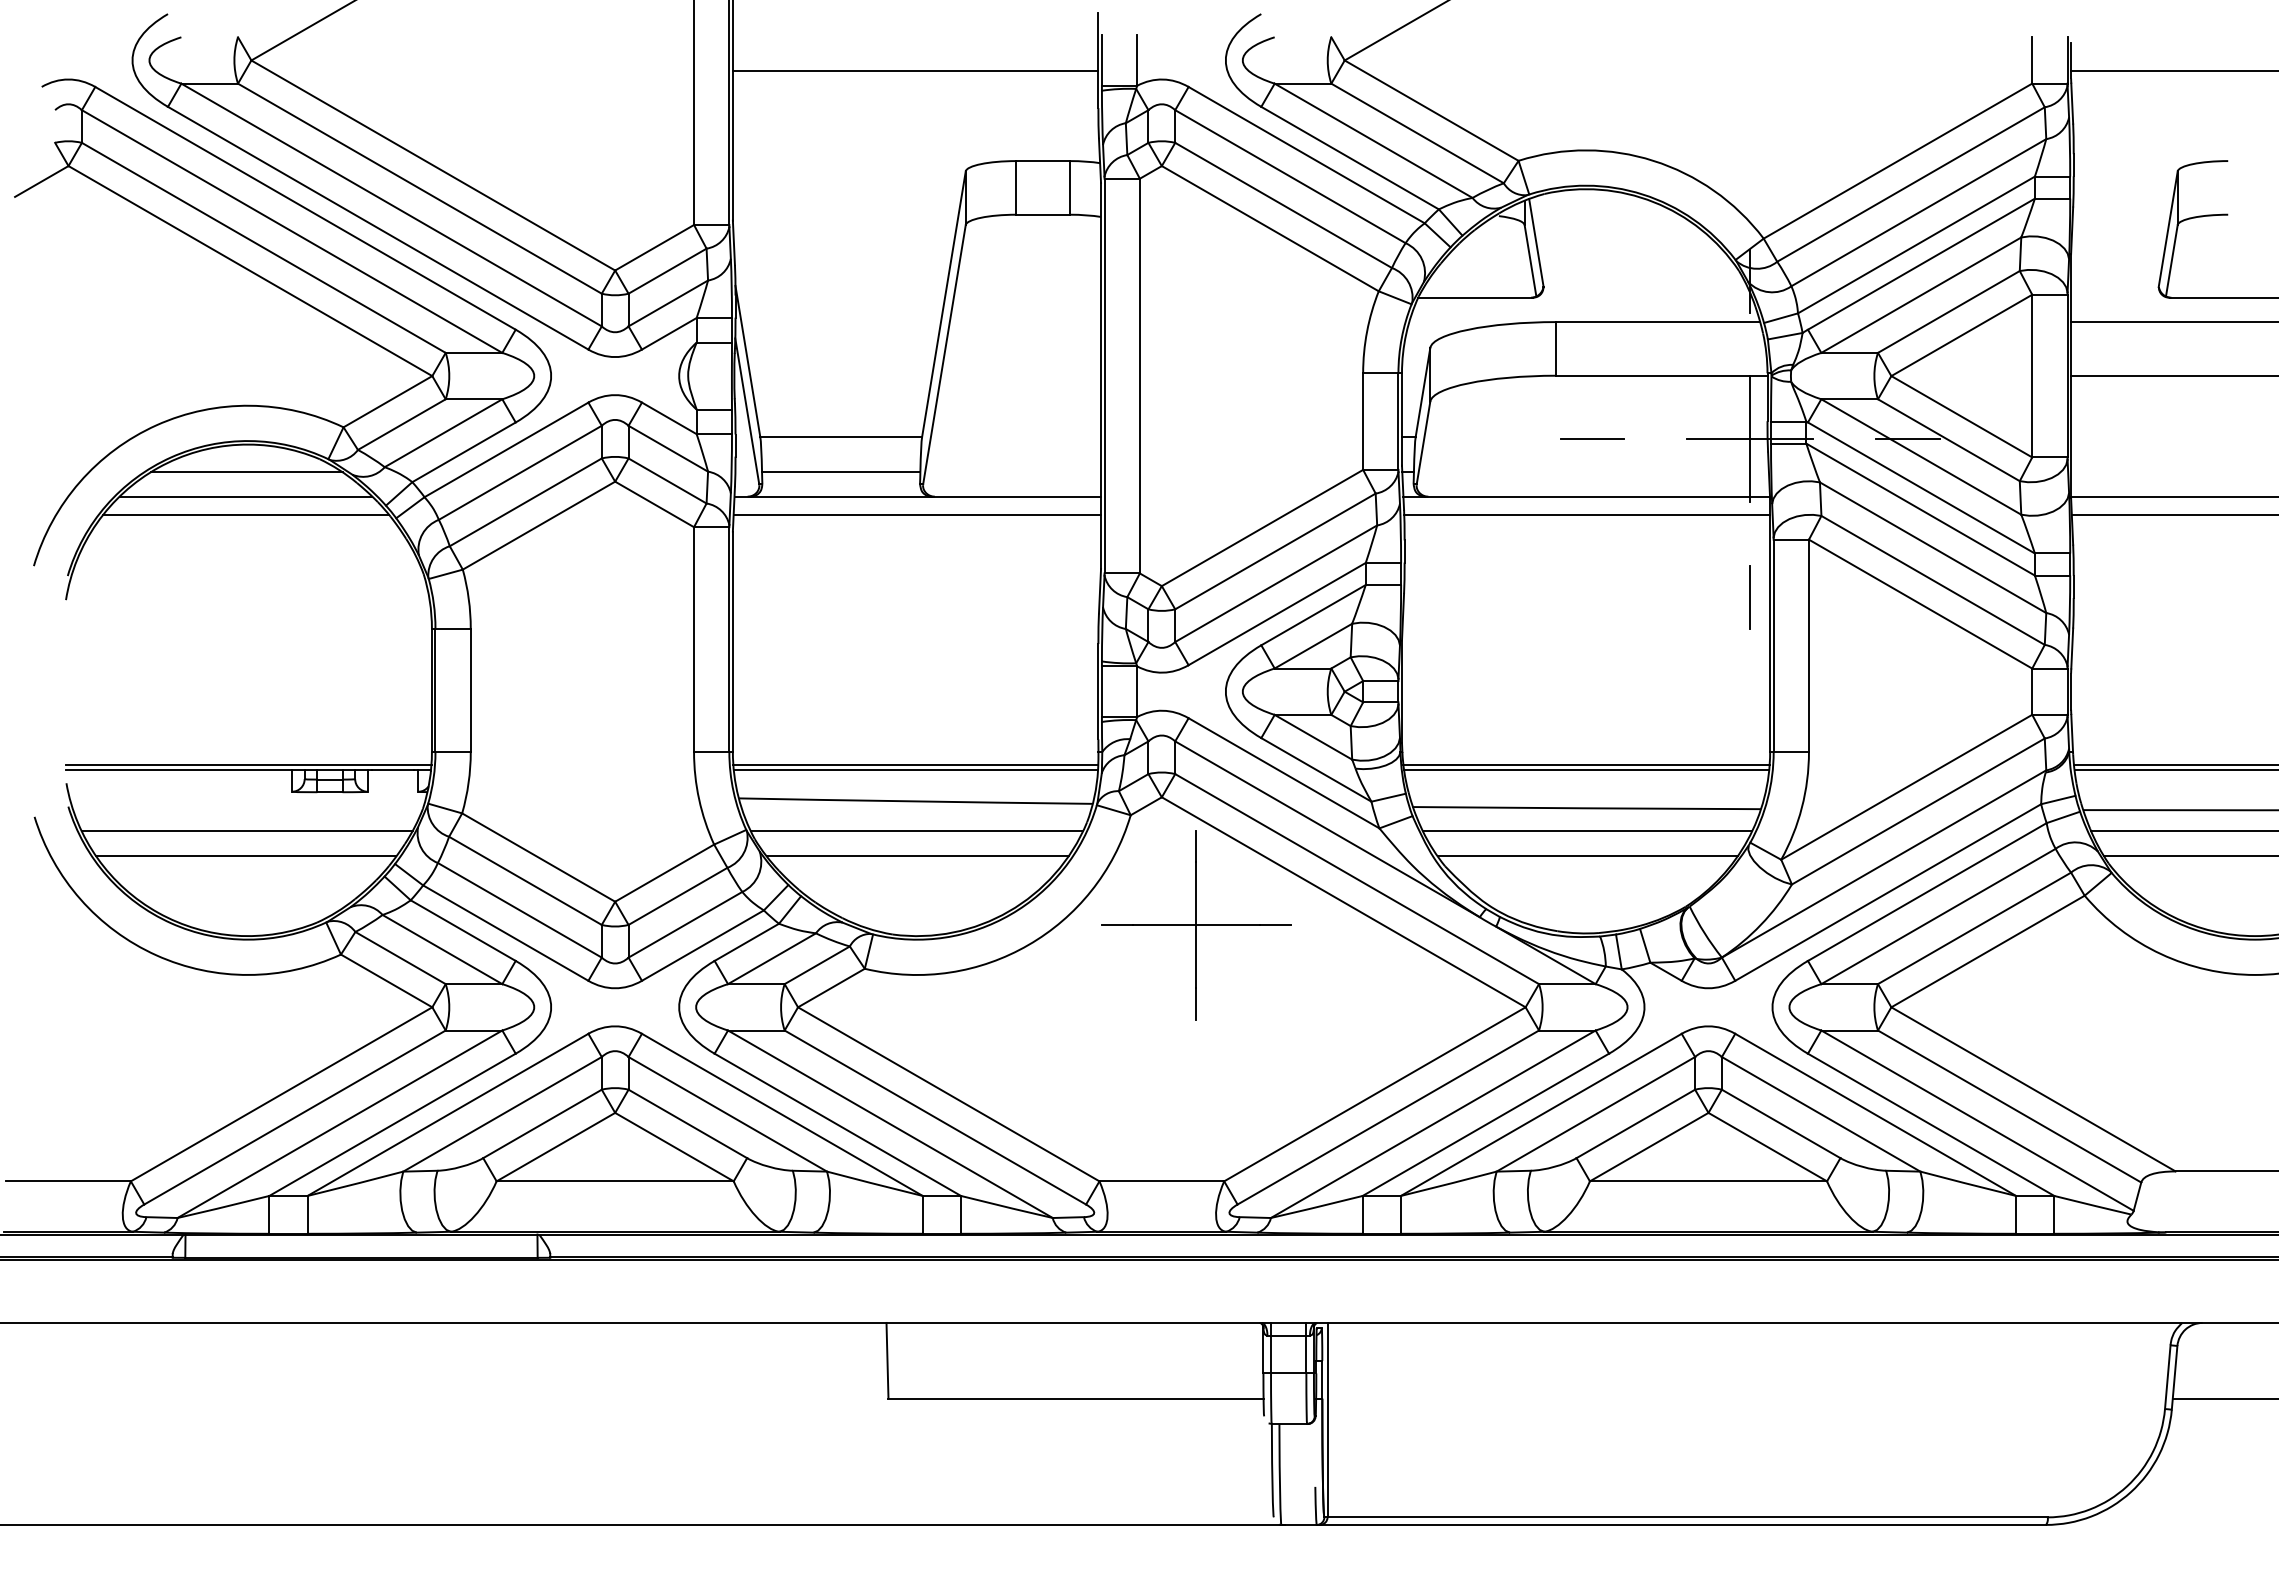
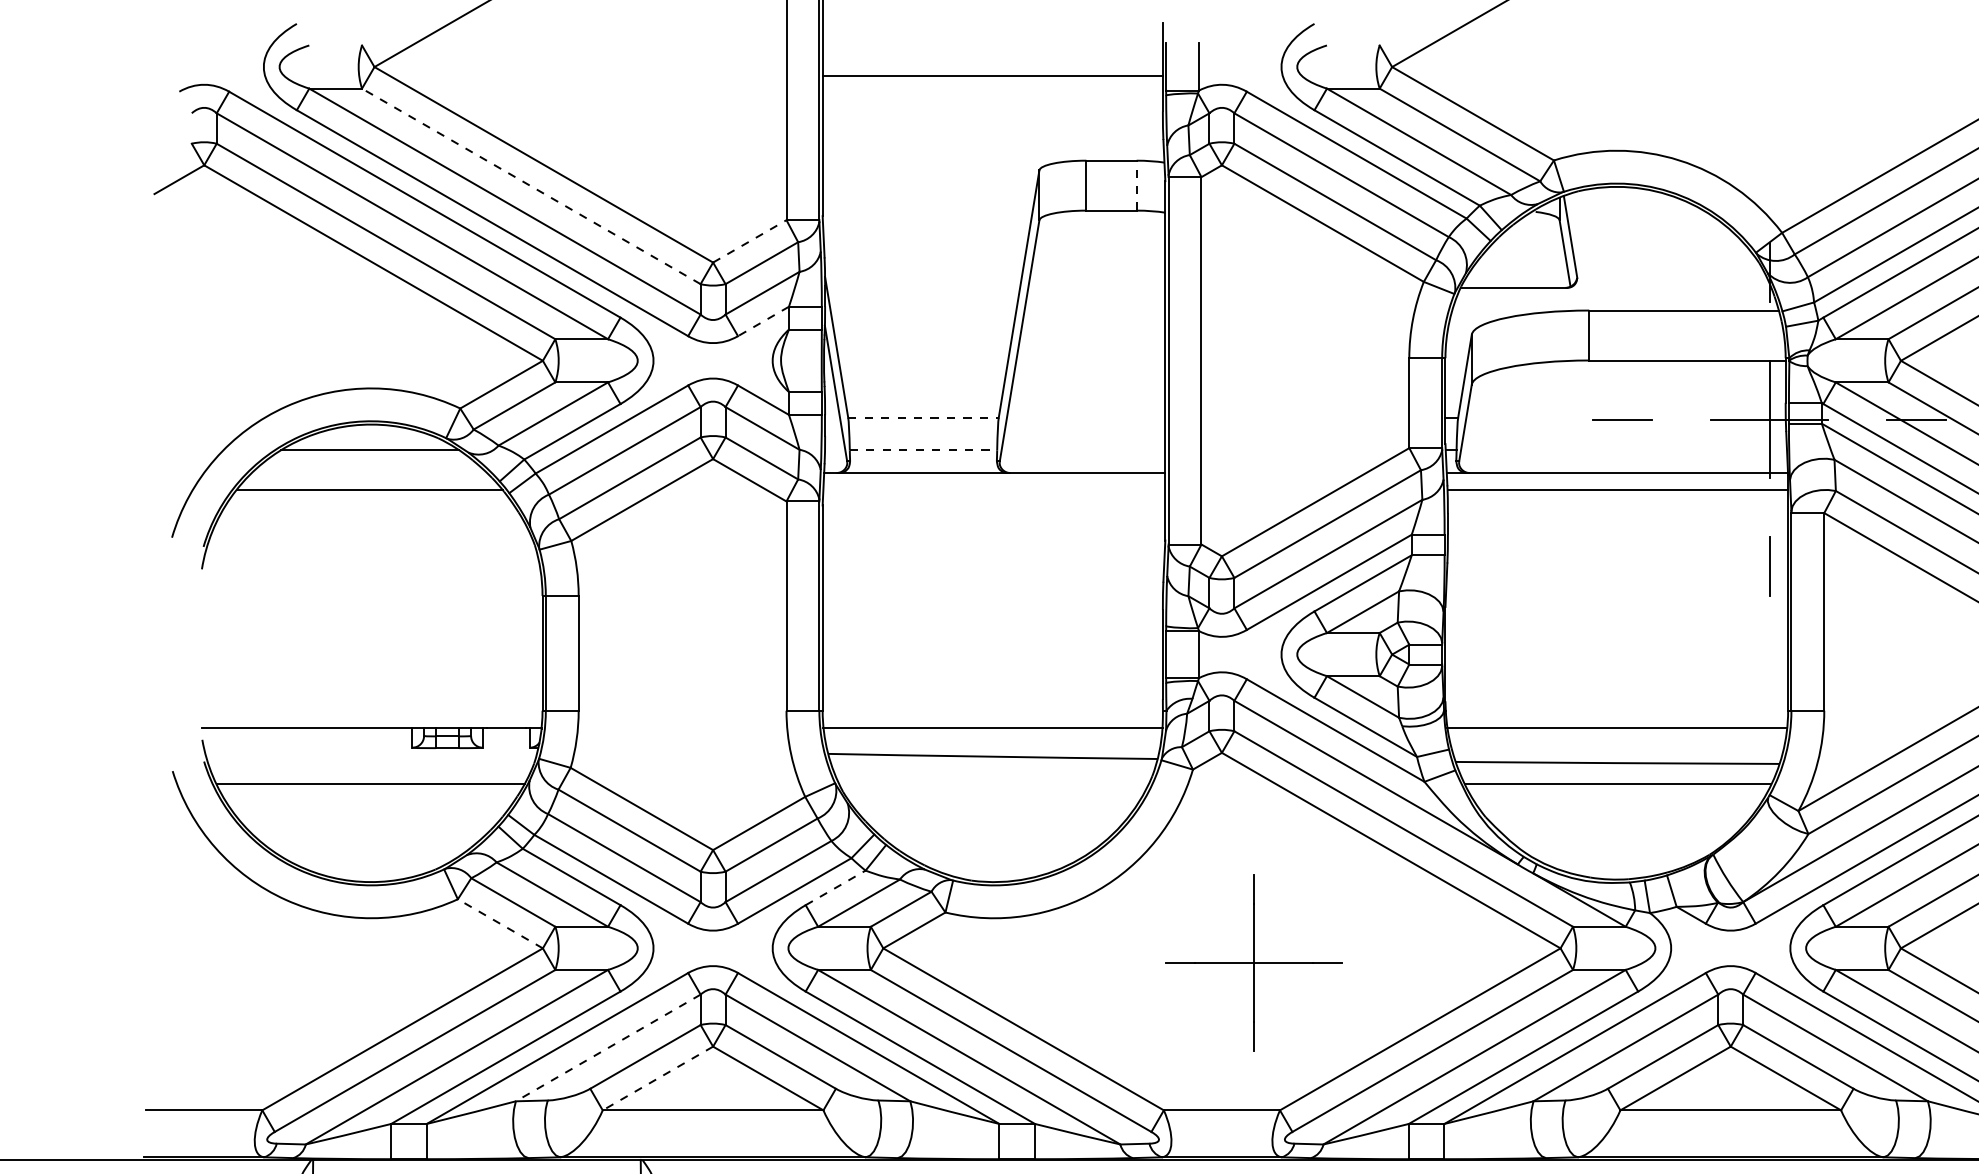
line: (1070, 187) -> (1136, 185), solid -> dashed
line: (419, 188) -> (530, 186), solid -> dashed
line: (654, 247) -> (749, 241), solid -> dashed
line: (669, 333) -> (763, 321), solid -> dashed
line: (841, 437) -> (923, 417), solid -> dashed
line: (841, 472) -> (923, 450), solid -> dashed
line: (245, 496) -> (369, 472), removed
line: (917, 514) -> (994, 489), removed
line: (248, 764) -> (371, 722), removed
line: (915, 764) -> (992, 722), removed
line: (1586, 764) -> (1617, 722), removed
line: (916, 831) -> (993, 784), removed
line: (246, 856) -> (369, 807), removed
line: (917, 856) -> (994, 807), removed
line: (1587, 856) -> (1618, 807), removed
part: (1196, 925) -> (1254, 963), moved
line: (747, 942) -> (836, 888), solid -> dashed
line: (386, 980) -> (500, 923), solid -> dashed
line: (502, 1114) -> (608, 1048), solid -> dashed
line: (555, 1147) -> (657, 1078), solid -> dashed

